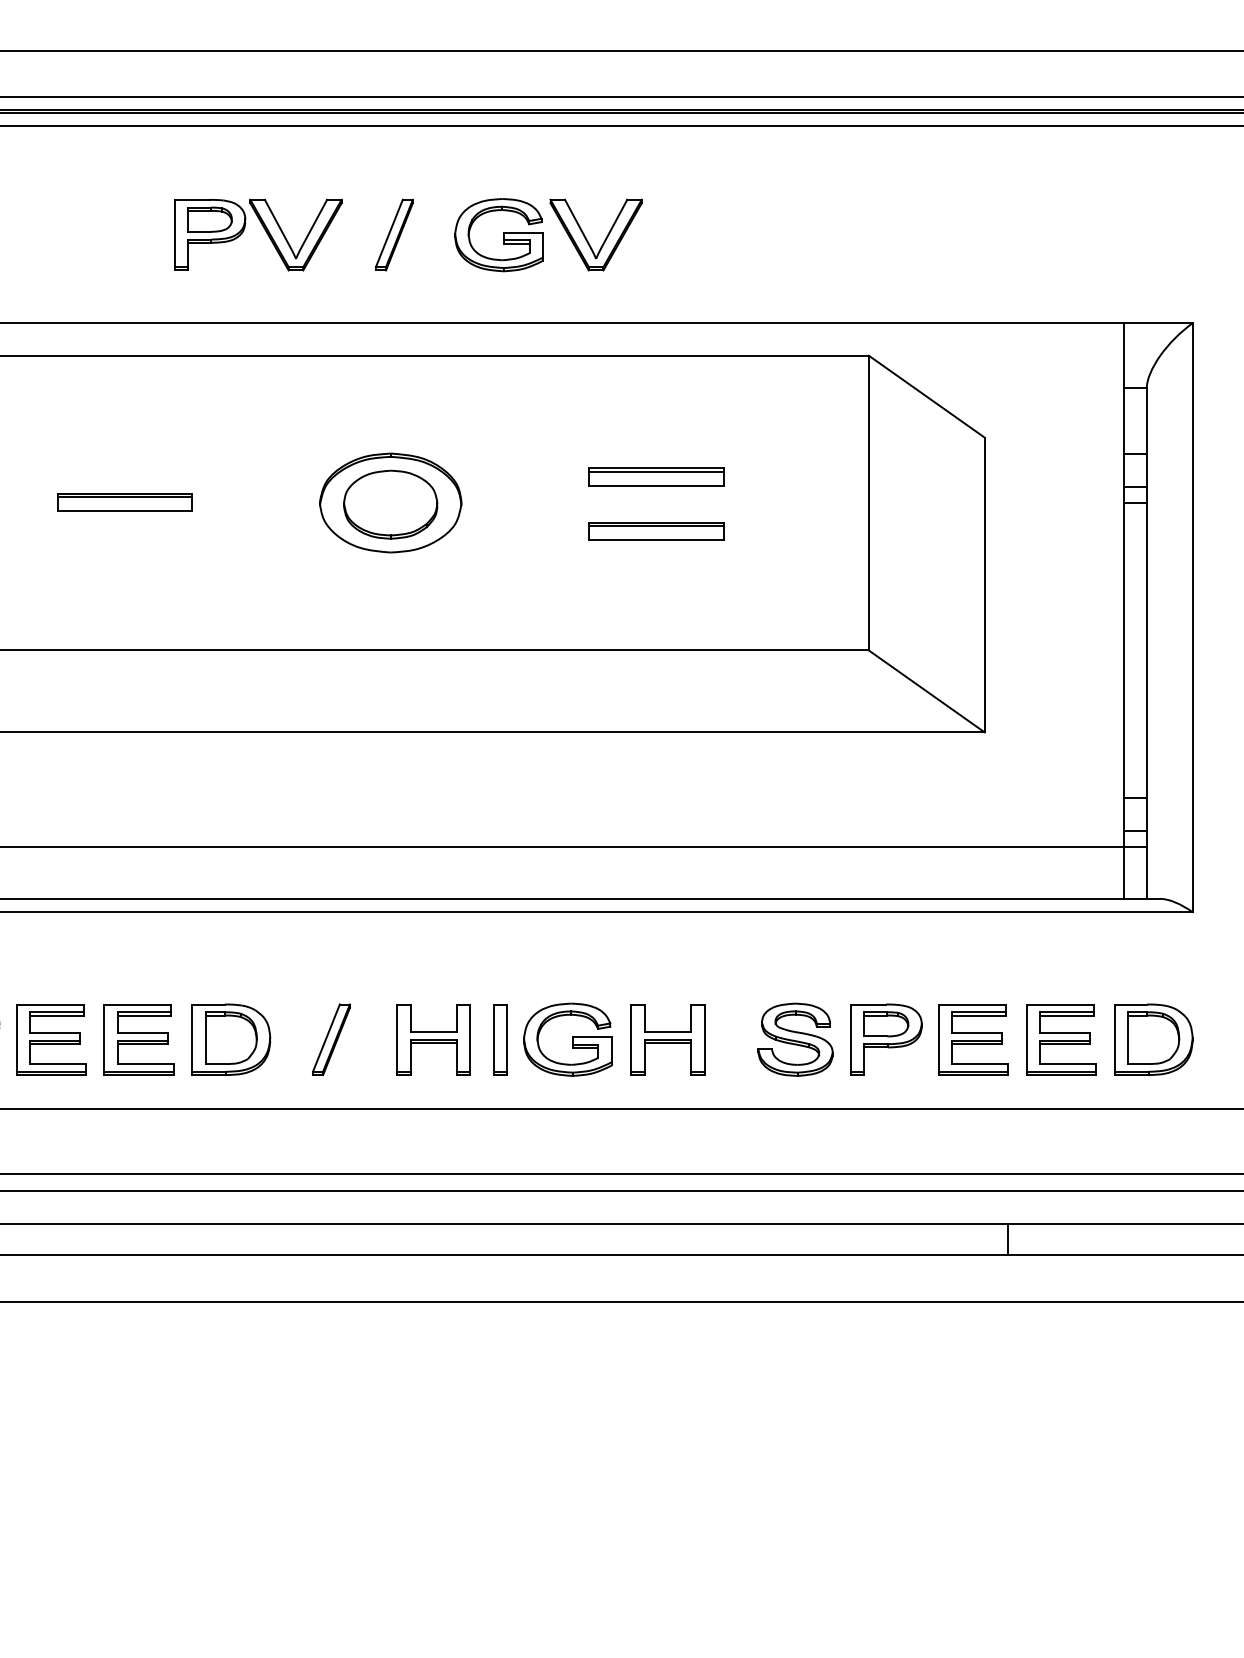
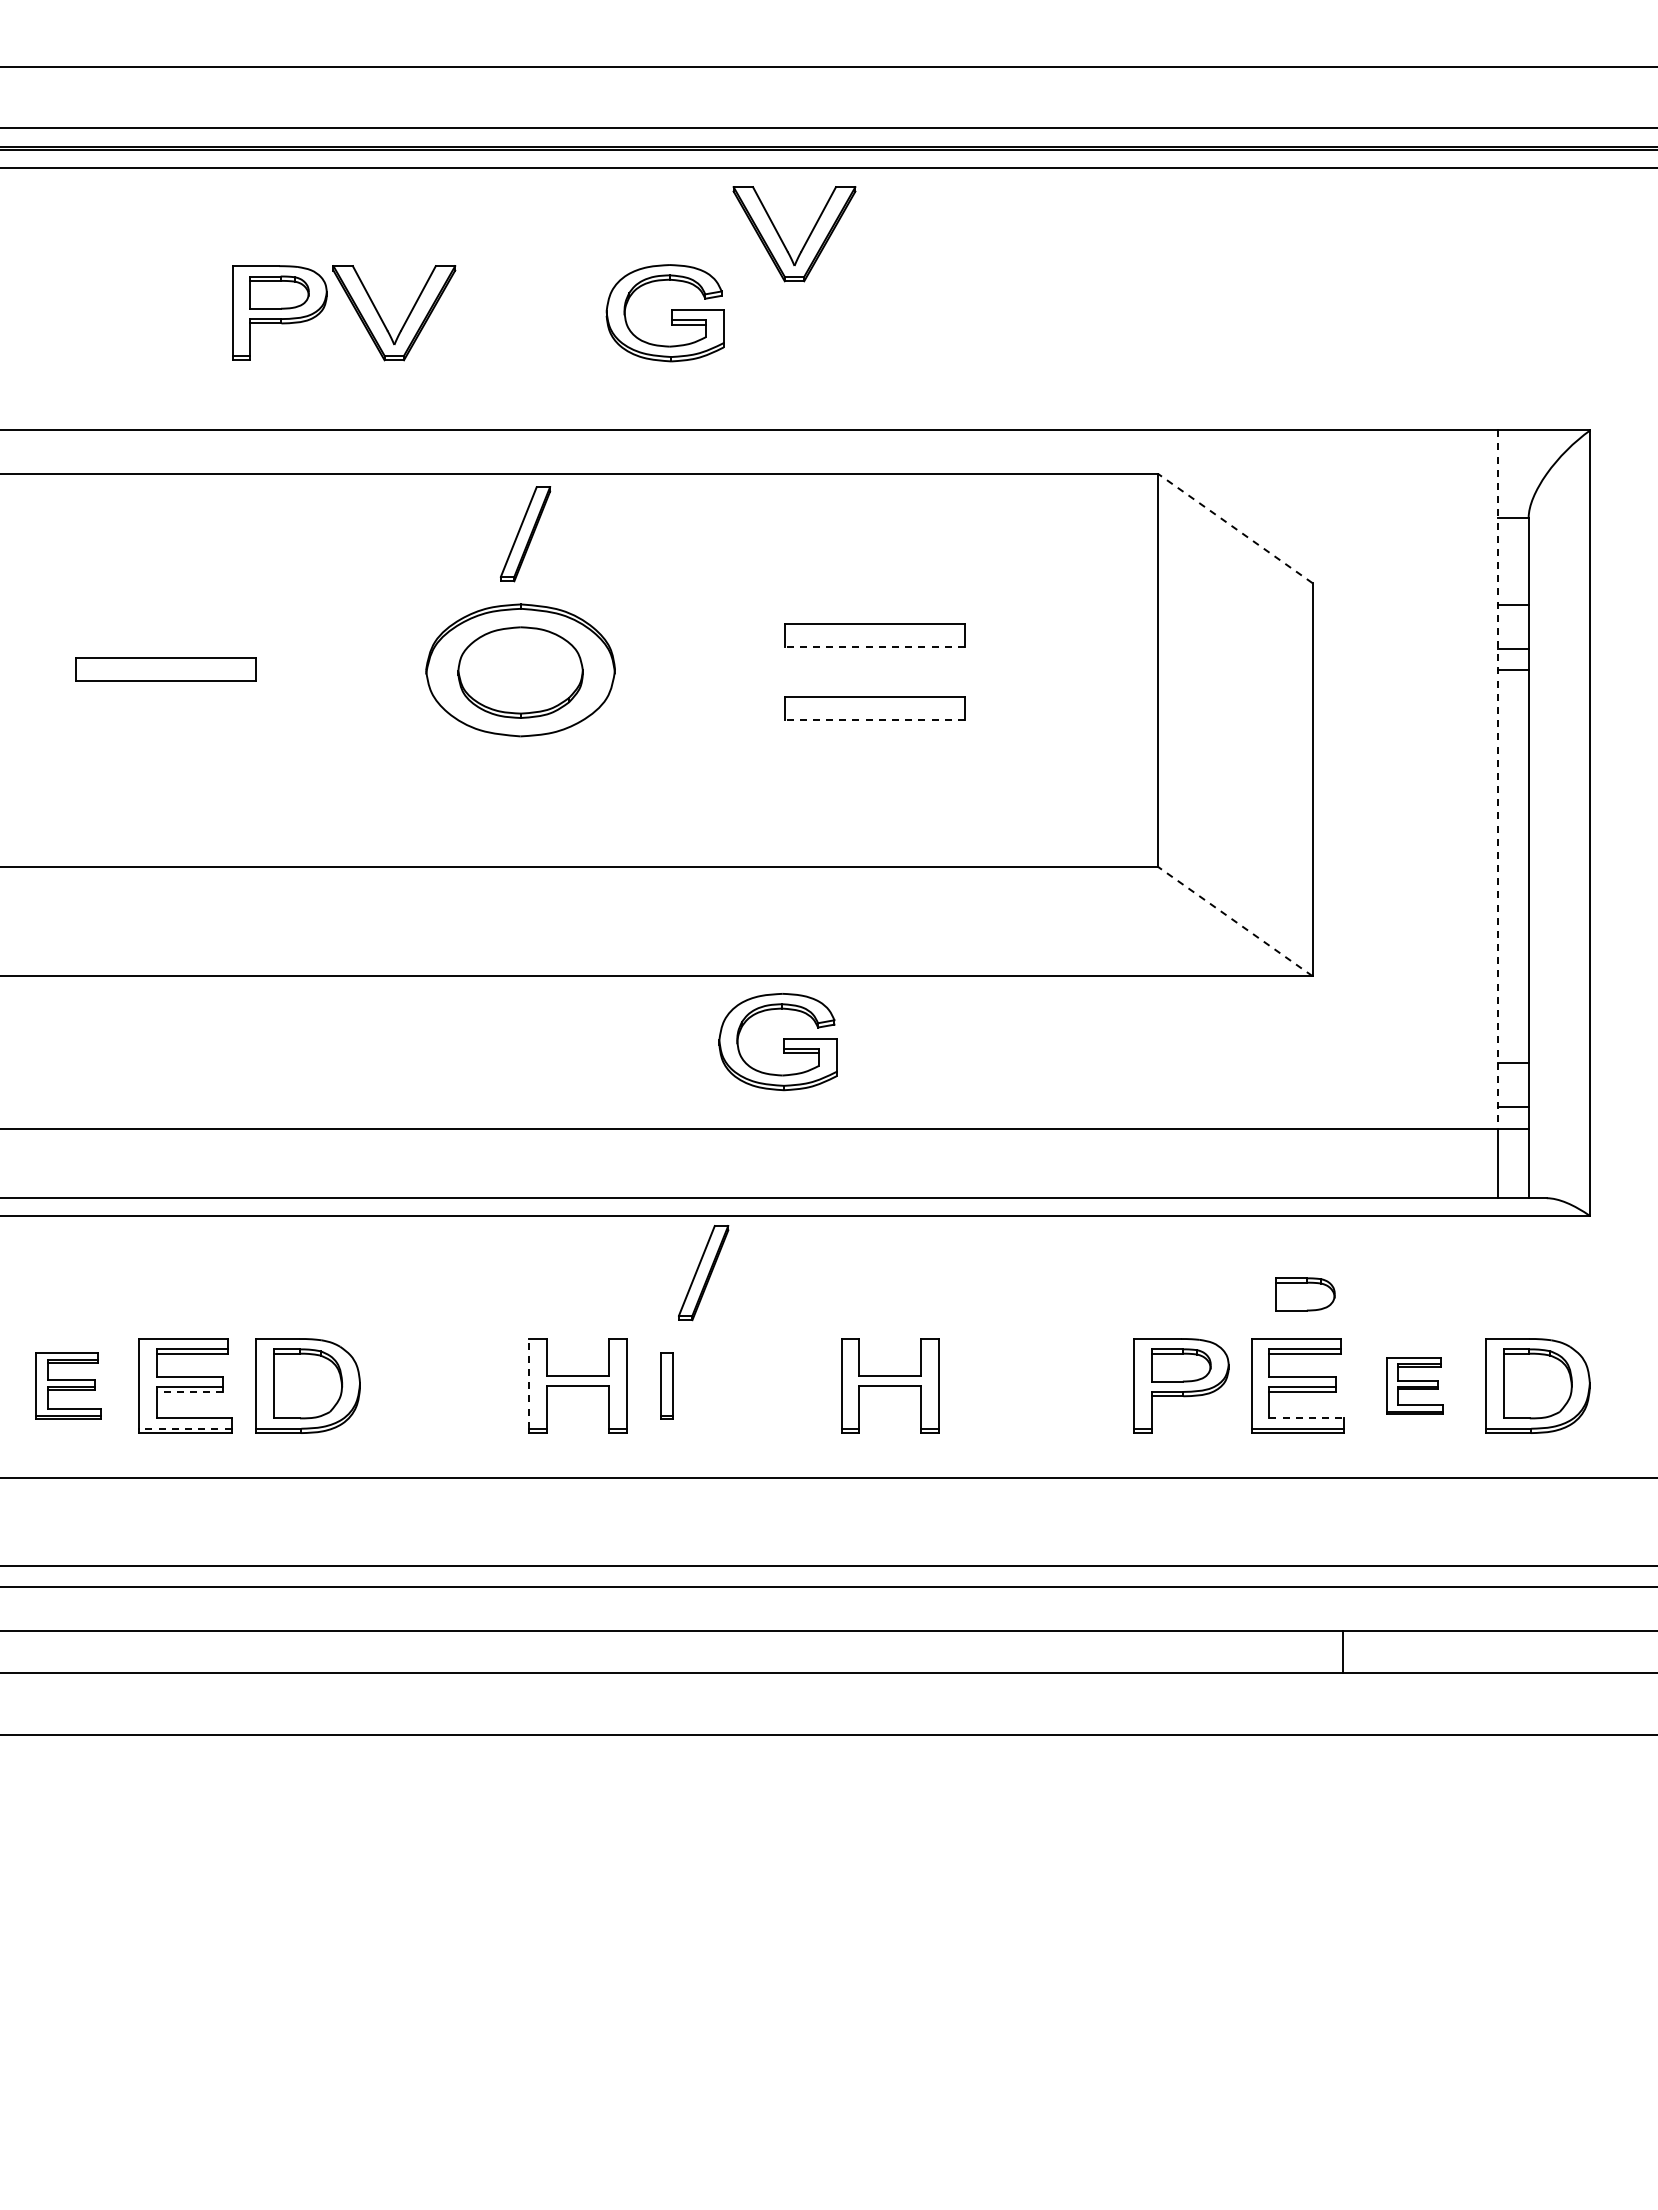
part: (394, 235) -> (525, 534), moved
part: (587, 239) -> (782, 239), moved
line: (926, 396) -> (1235, 528), solid -> dashed
line: (656, 471) -> (874, 628), removed
line: (656, 485) -> (875, 647), solid -> dashed
line: (125, 497) -> (166, 662), removed
line: (656, 526) -> (874, 701), removed
line: (656, 539) -> (875, 719), solid -> dashed
line: (1123, 585) -> (1497, 780), solid -> dashed
line: (926, 691) -> (1235, 921), solid -> dashed
part: (979, 971) -> (1305, 1294), added
line: (397, 1037) -> (529, 1383), solid -> dashed
part: (50, 1039) -> (67, 1385), size x0.7
part: (500, 1039) -> (666, 1385), size x0.7
part: (1061, 1039) -> (1414, 1385), size x0.6
part: (331, 1040) -> (703, 1273), moved
part: (567, 1040) -> (777, 1042), moved
part: (795, 1040) -> (1060, 1386), removed
line: (142, 1043) -> (189, 1391), solid -> dashed
line: (433, 1043) -> (577, 1390), removed
line: (668, 1043) -> (890, 1390), removed
line: (980, 1064) -> (1307, 1418), solid -> dashed
line: (138, 1071) -> (184, 1428), solid -> dashed

